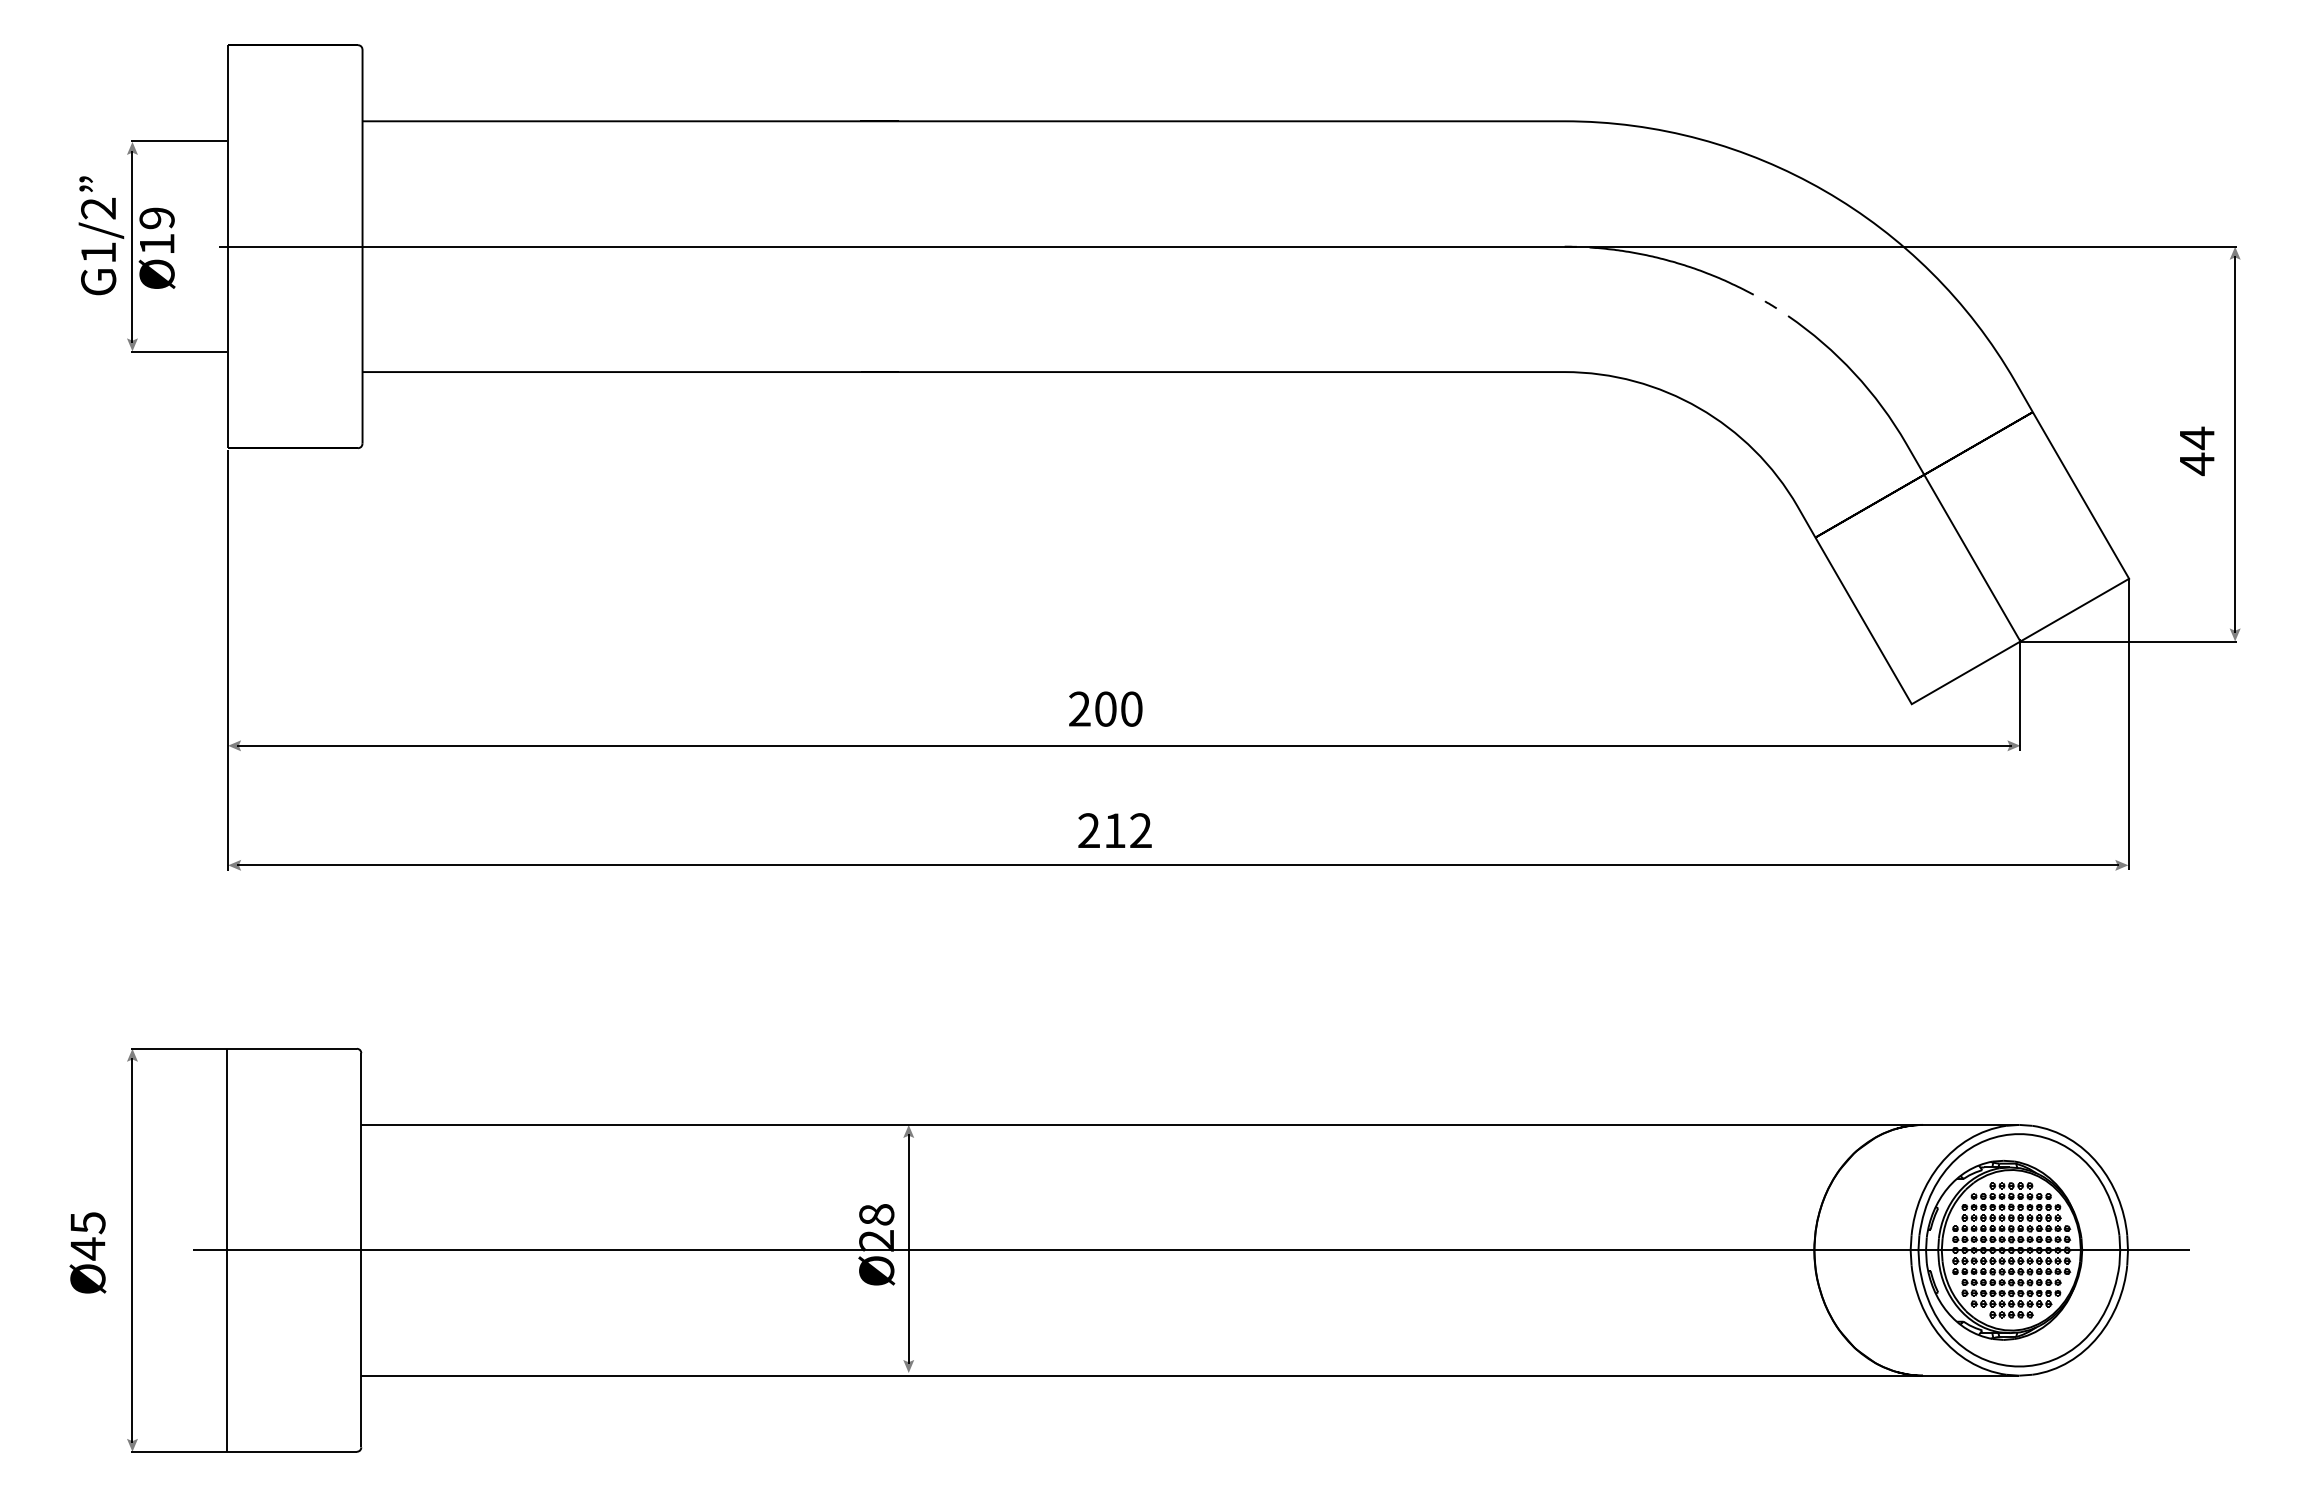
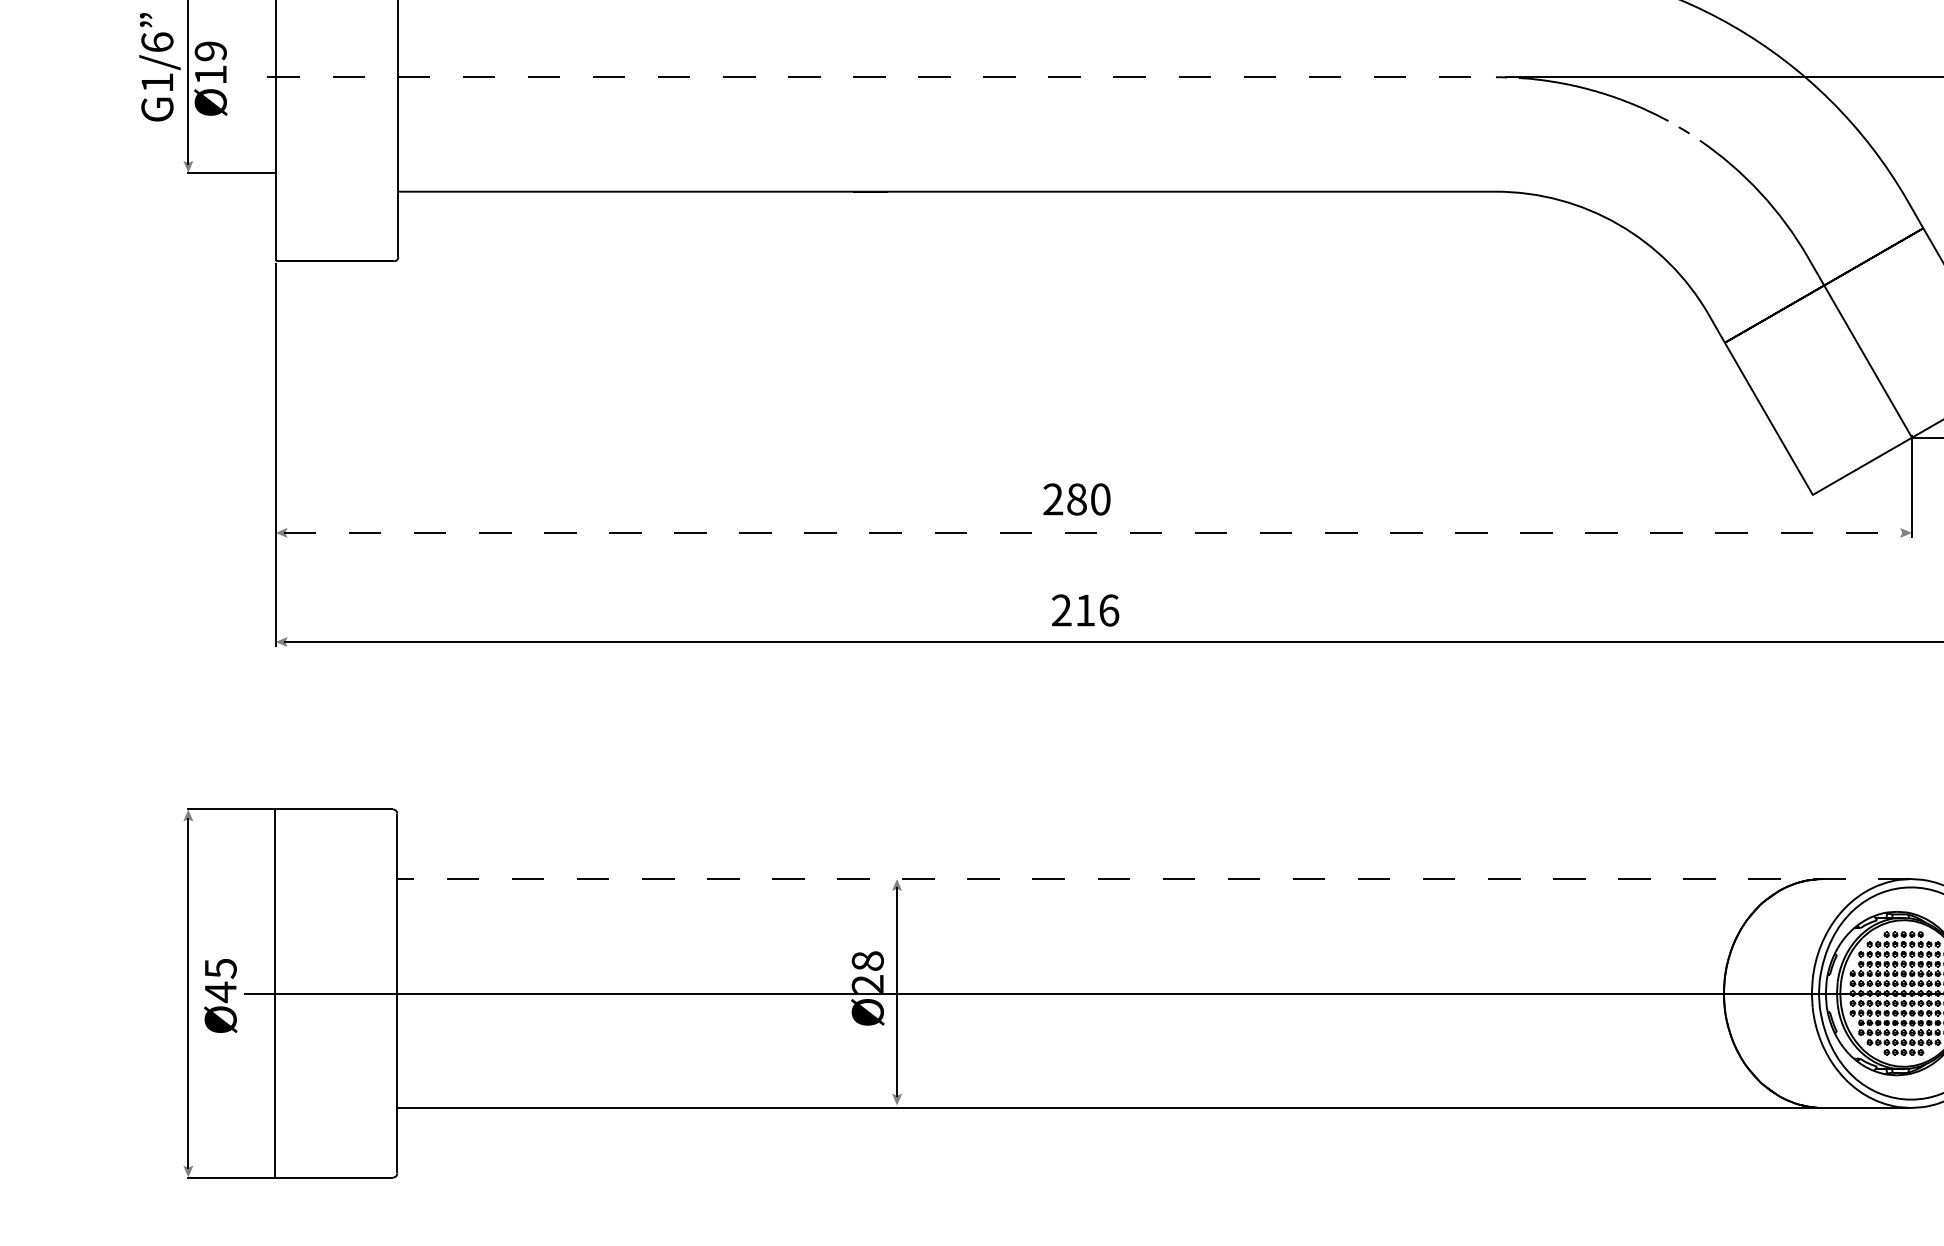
text: (98, 208) -> (157, 42), G1/2 -> G1/6
line: (896, 246) -> (885, 77), solid -> dashed
text: (1105, 708) -> (1076, 498), 200 -> 280
line: (1124, 745) -> (1094, 532), solid -> dashed
text: (1141, 830) -> (1109, 610), 212 -> 216
line: (1191, 1124) -> (1155, 878), solid -> dashed
text: (87, 1252) -> (220, 995), moved

